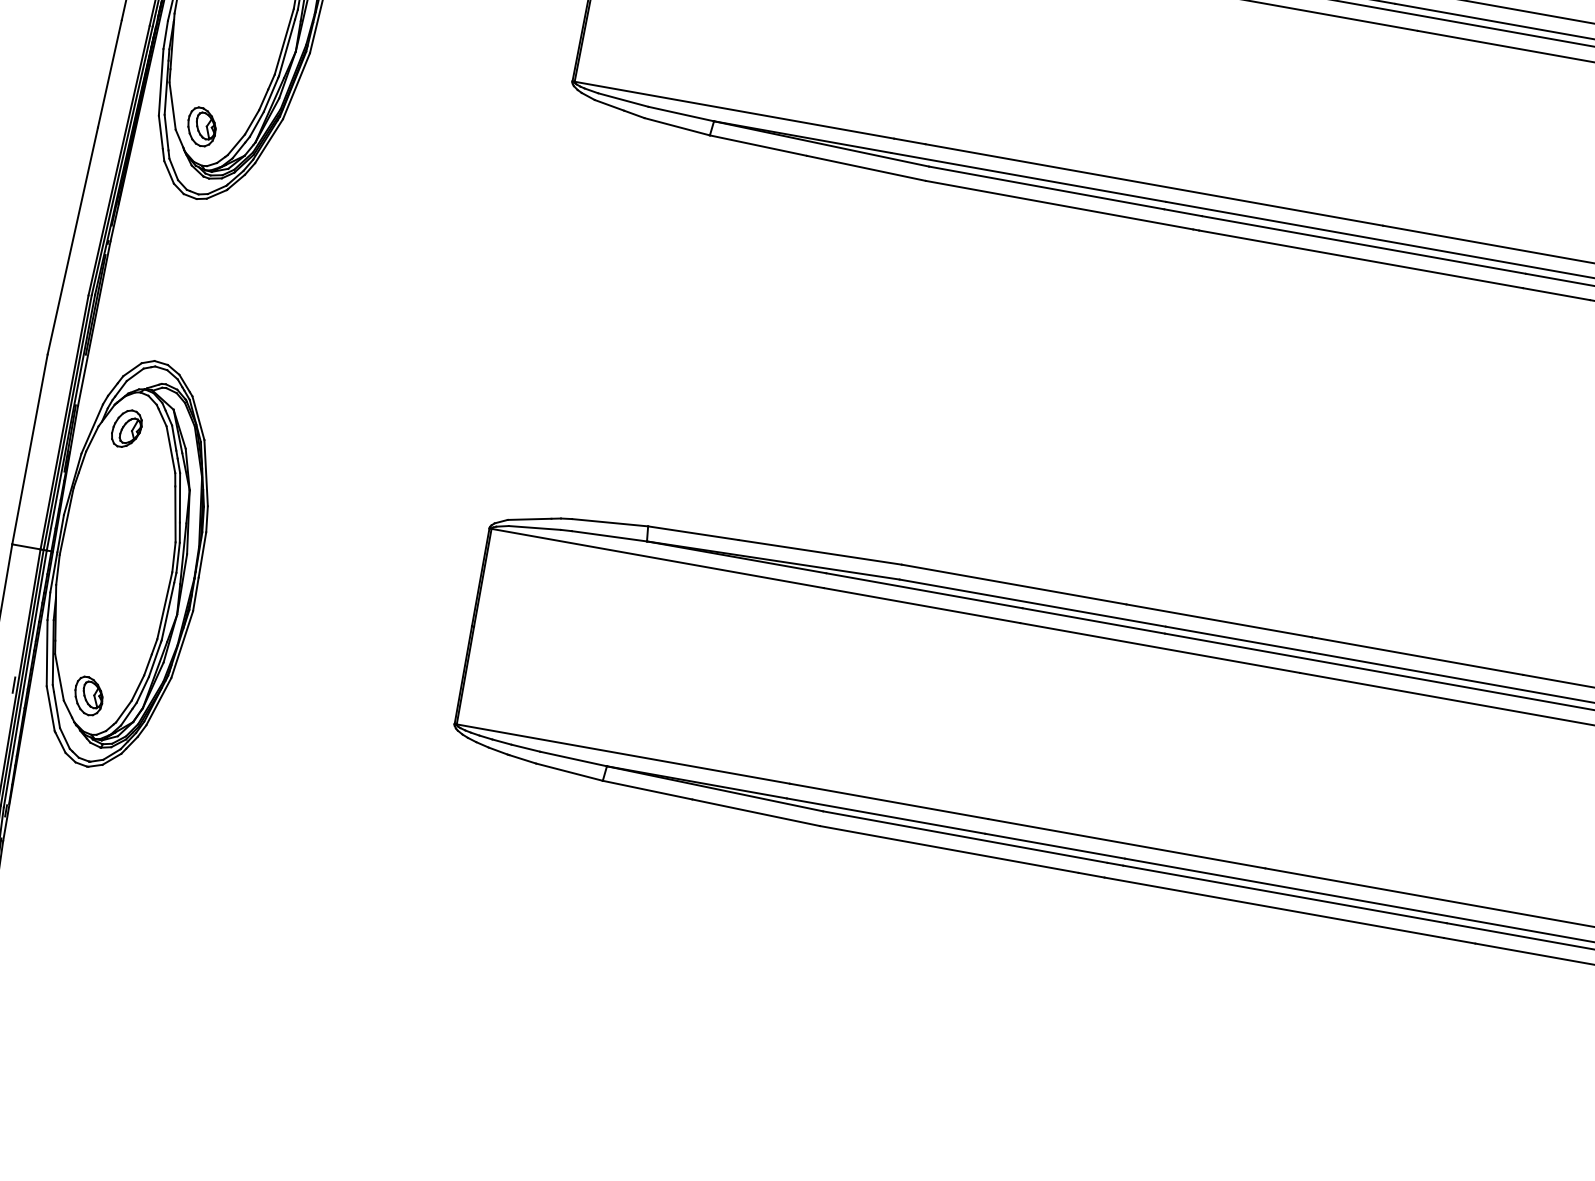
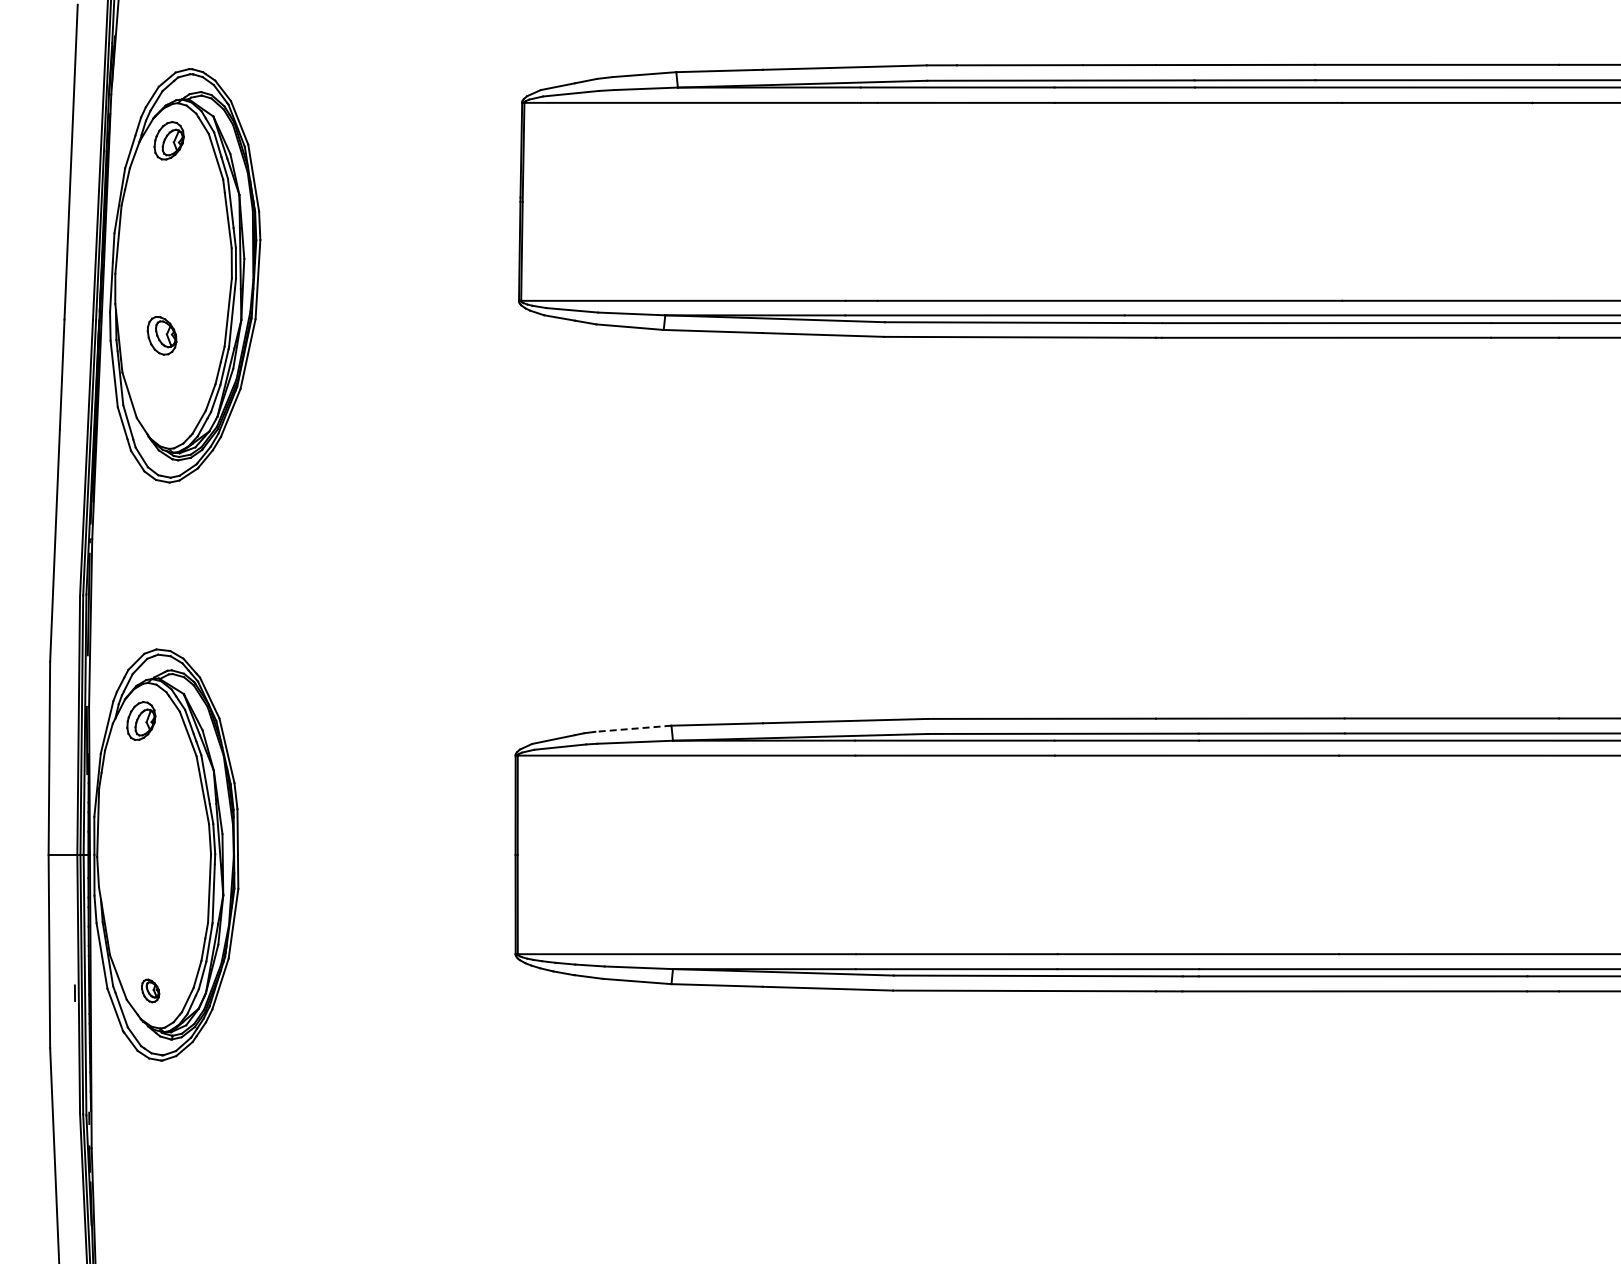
part: (201, 126) -> (161, 335), moved
line: (609, 522) -> (632, 728), solid -> dashed
part: (88, 695) -> (150, 990), size x0.6

